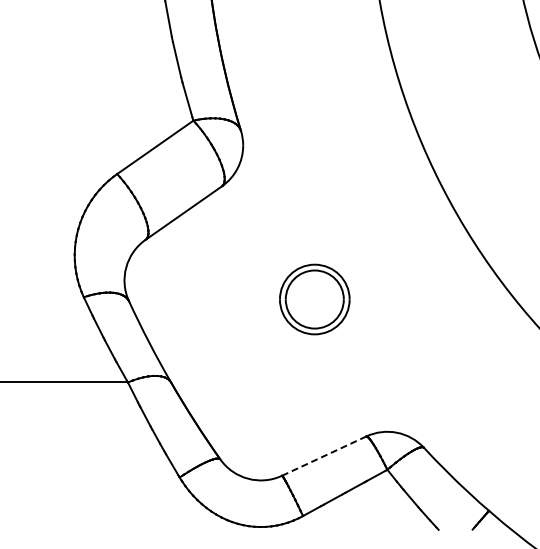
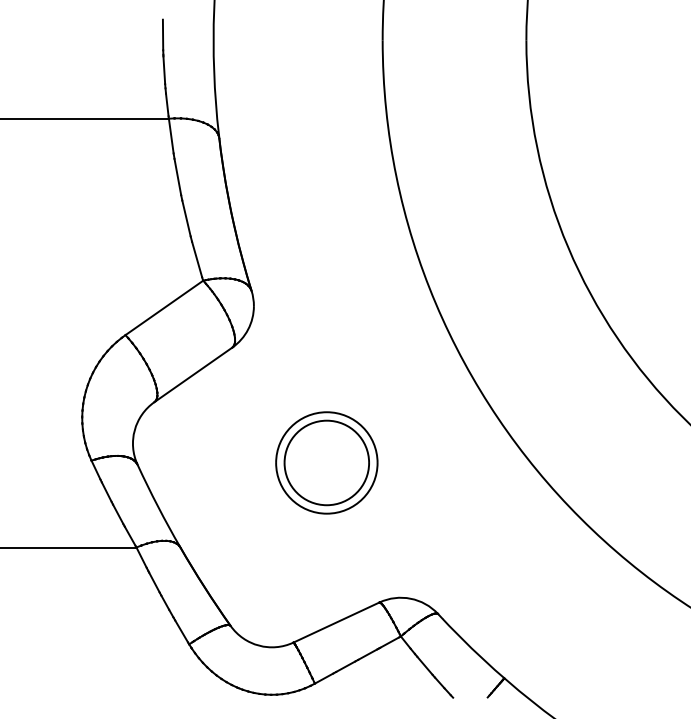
part: (314, 299) -> (326, 462), size x1.43
line: (324, 456) -> (336, 622), dashed -> solid

